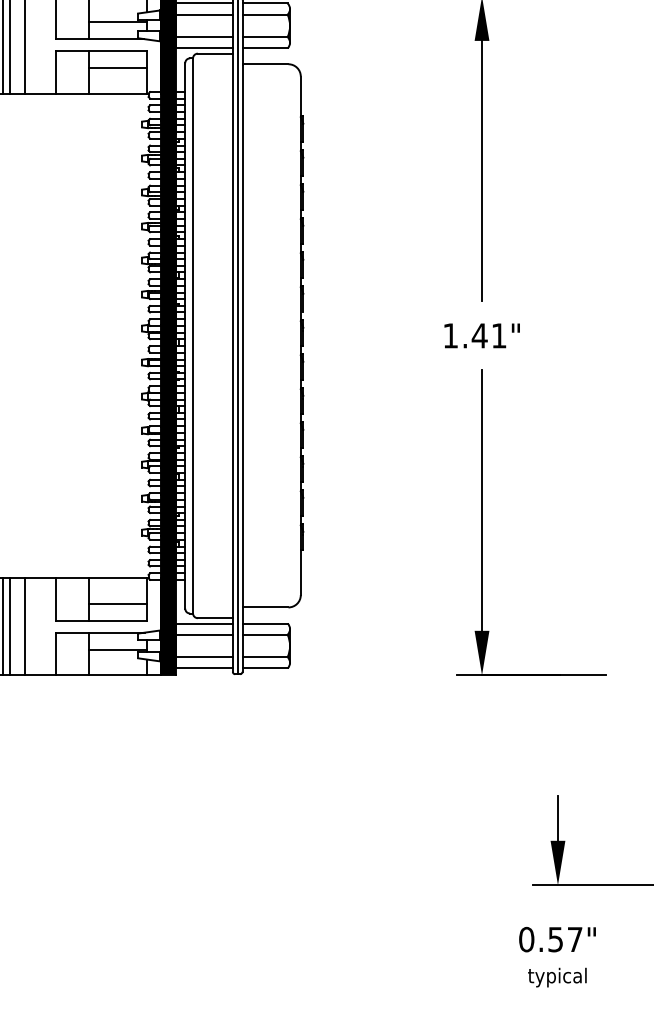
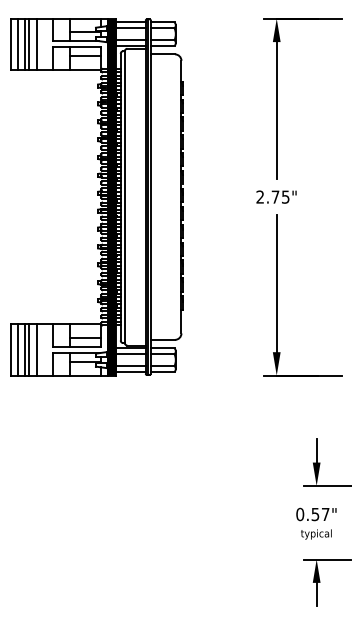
text: (473, 334) -> (272, 196), 1.41" -> 2.75"

